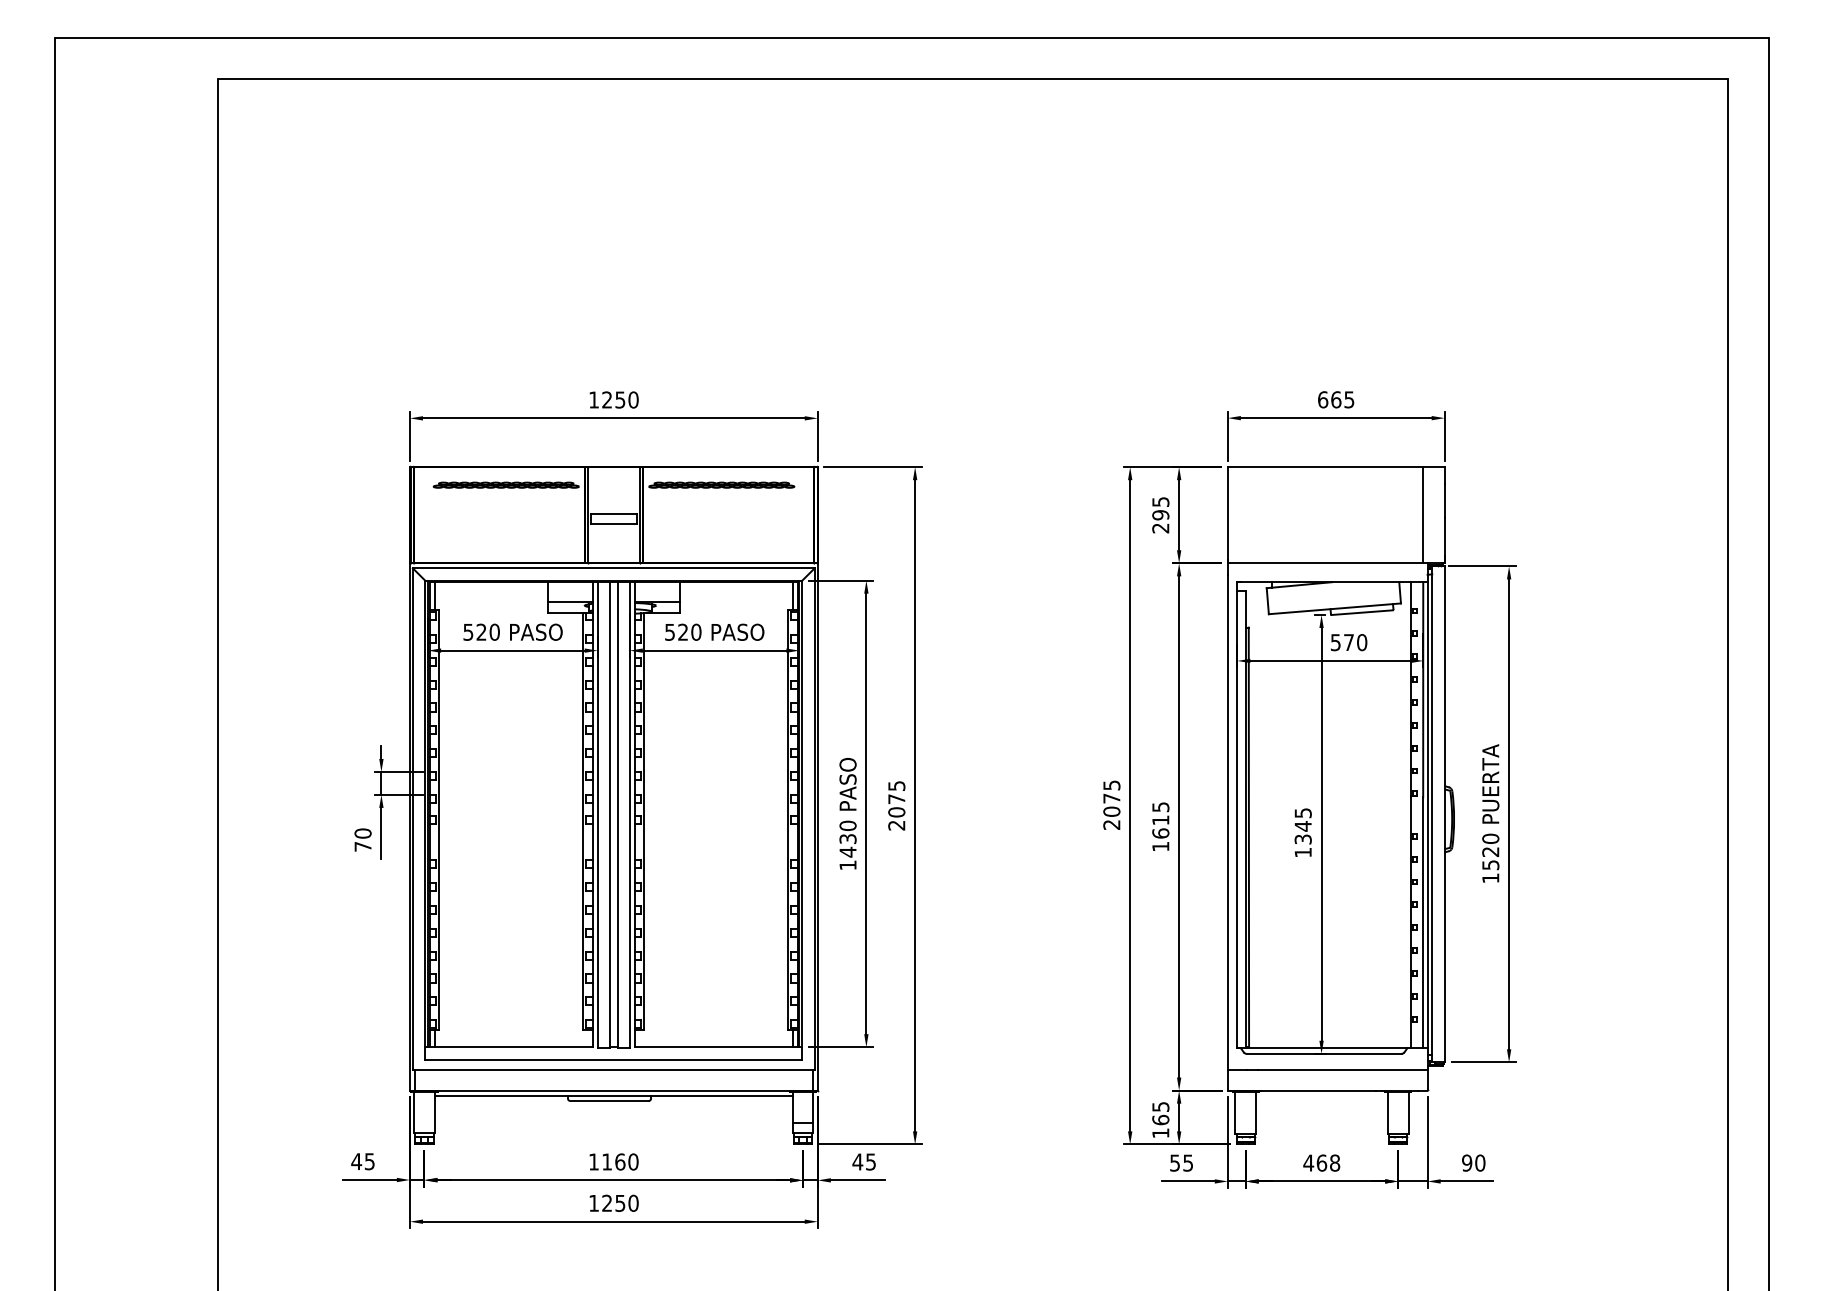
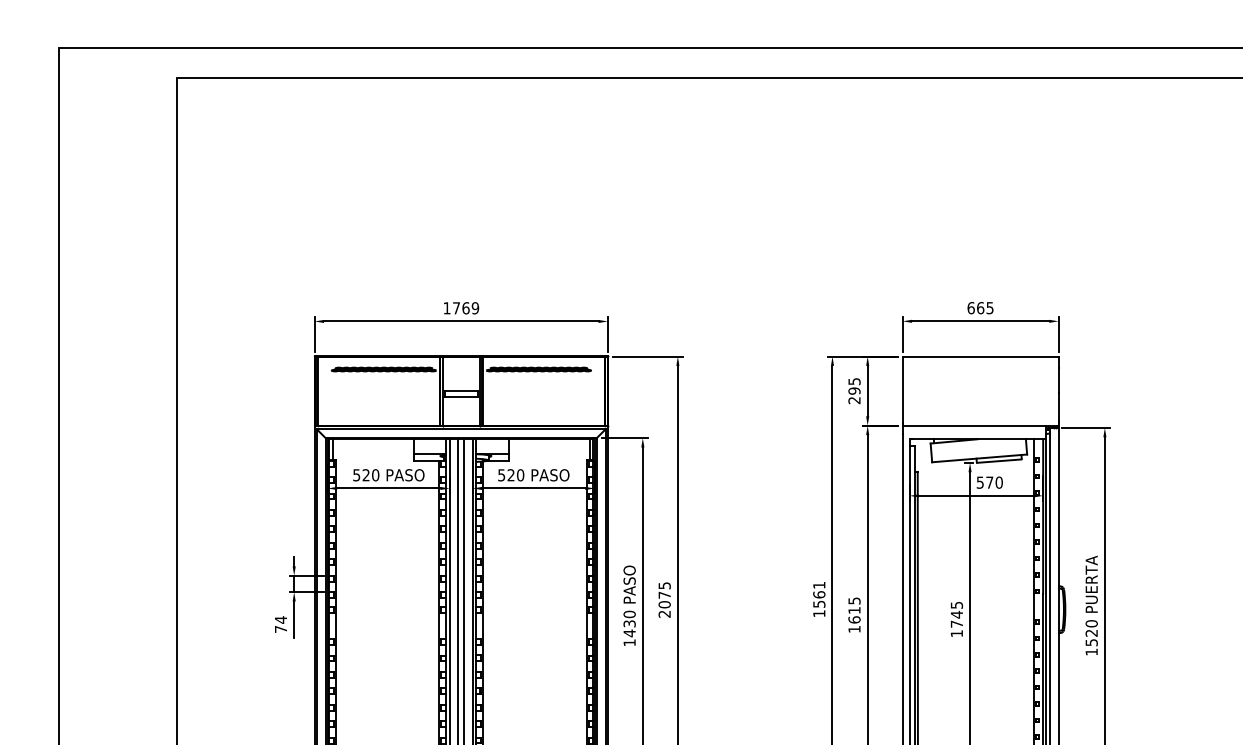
text: (620, 399) -> (466, 307), 1250 -> 1769
line: (1422, 515) -> (1042, 391), removed
text: (1111, 804) -> (819, 599), 2075 -> 1561
text: (362, 833) -> (280, 619), 70 -> 74
text: (1302, 839) -> (956, 624), 1345 -> 1745

